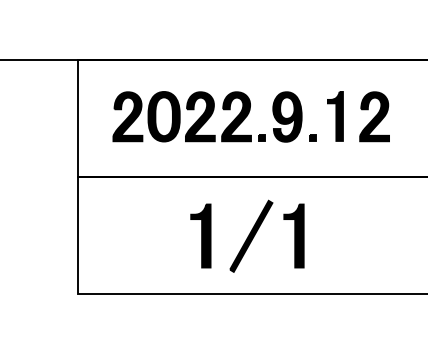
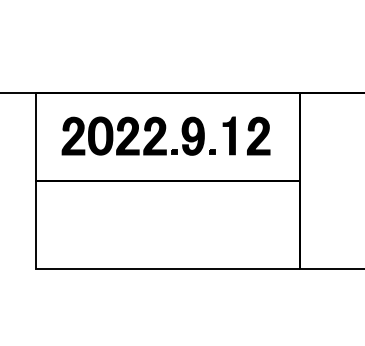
part: (247, 235) -> (163, 225), removed

